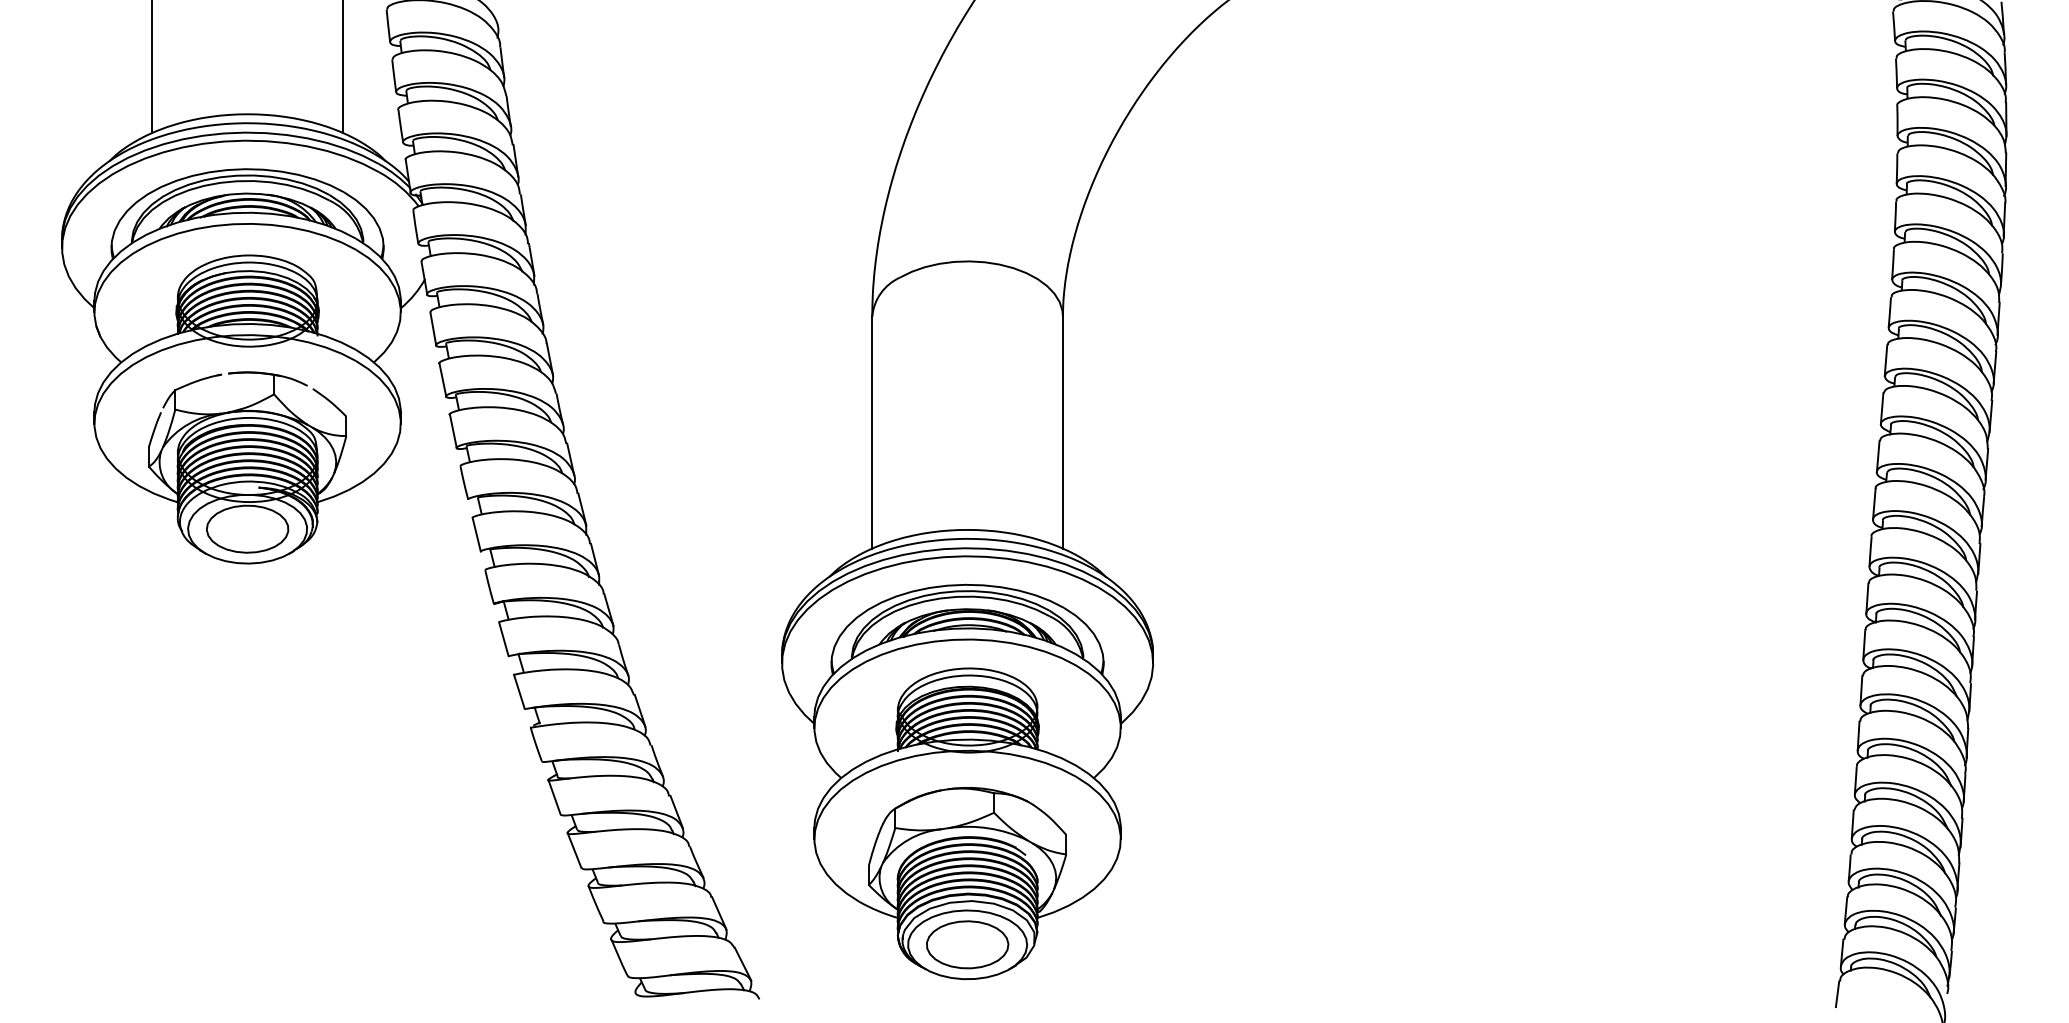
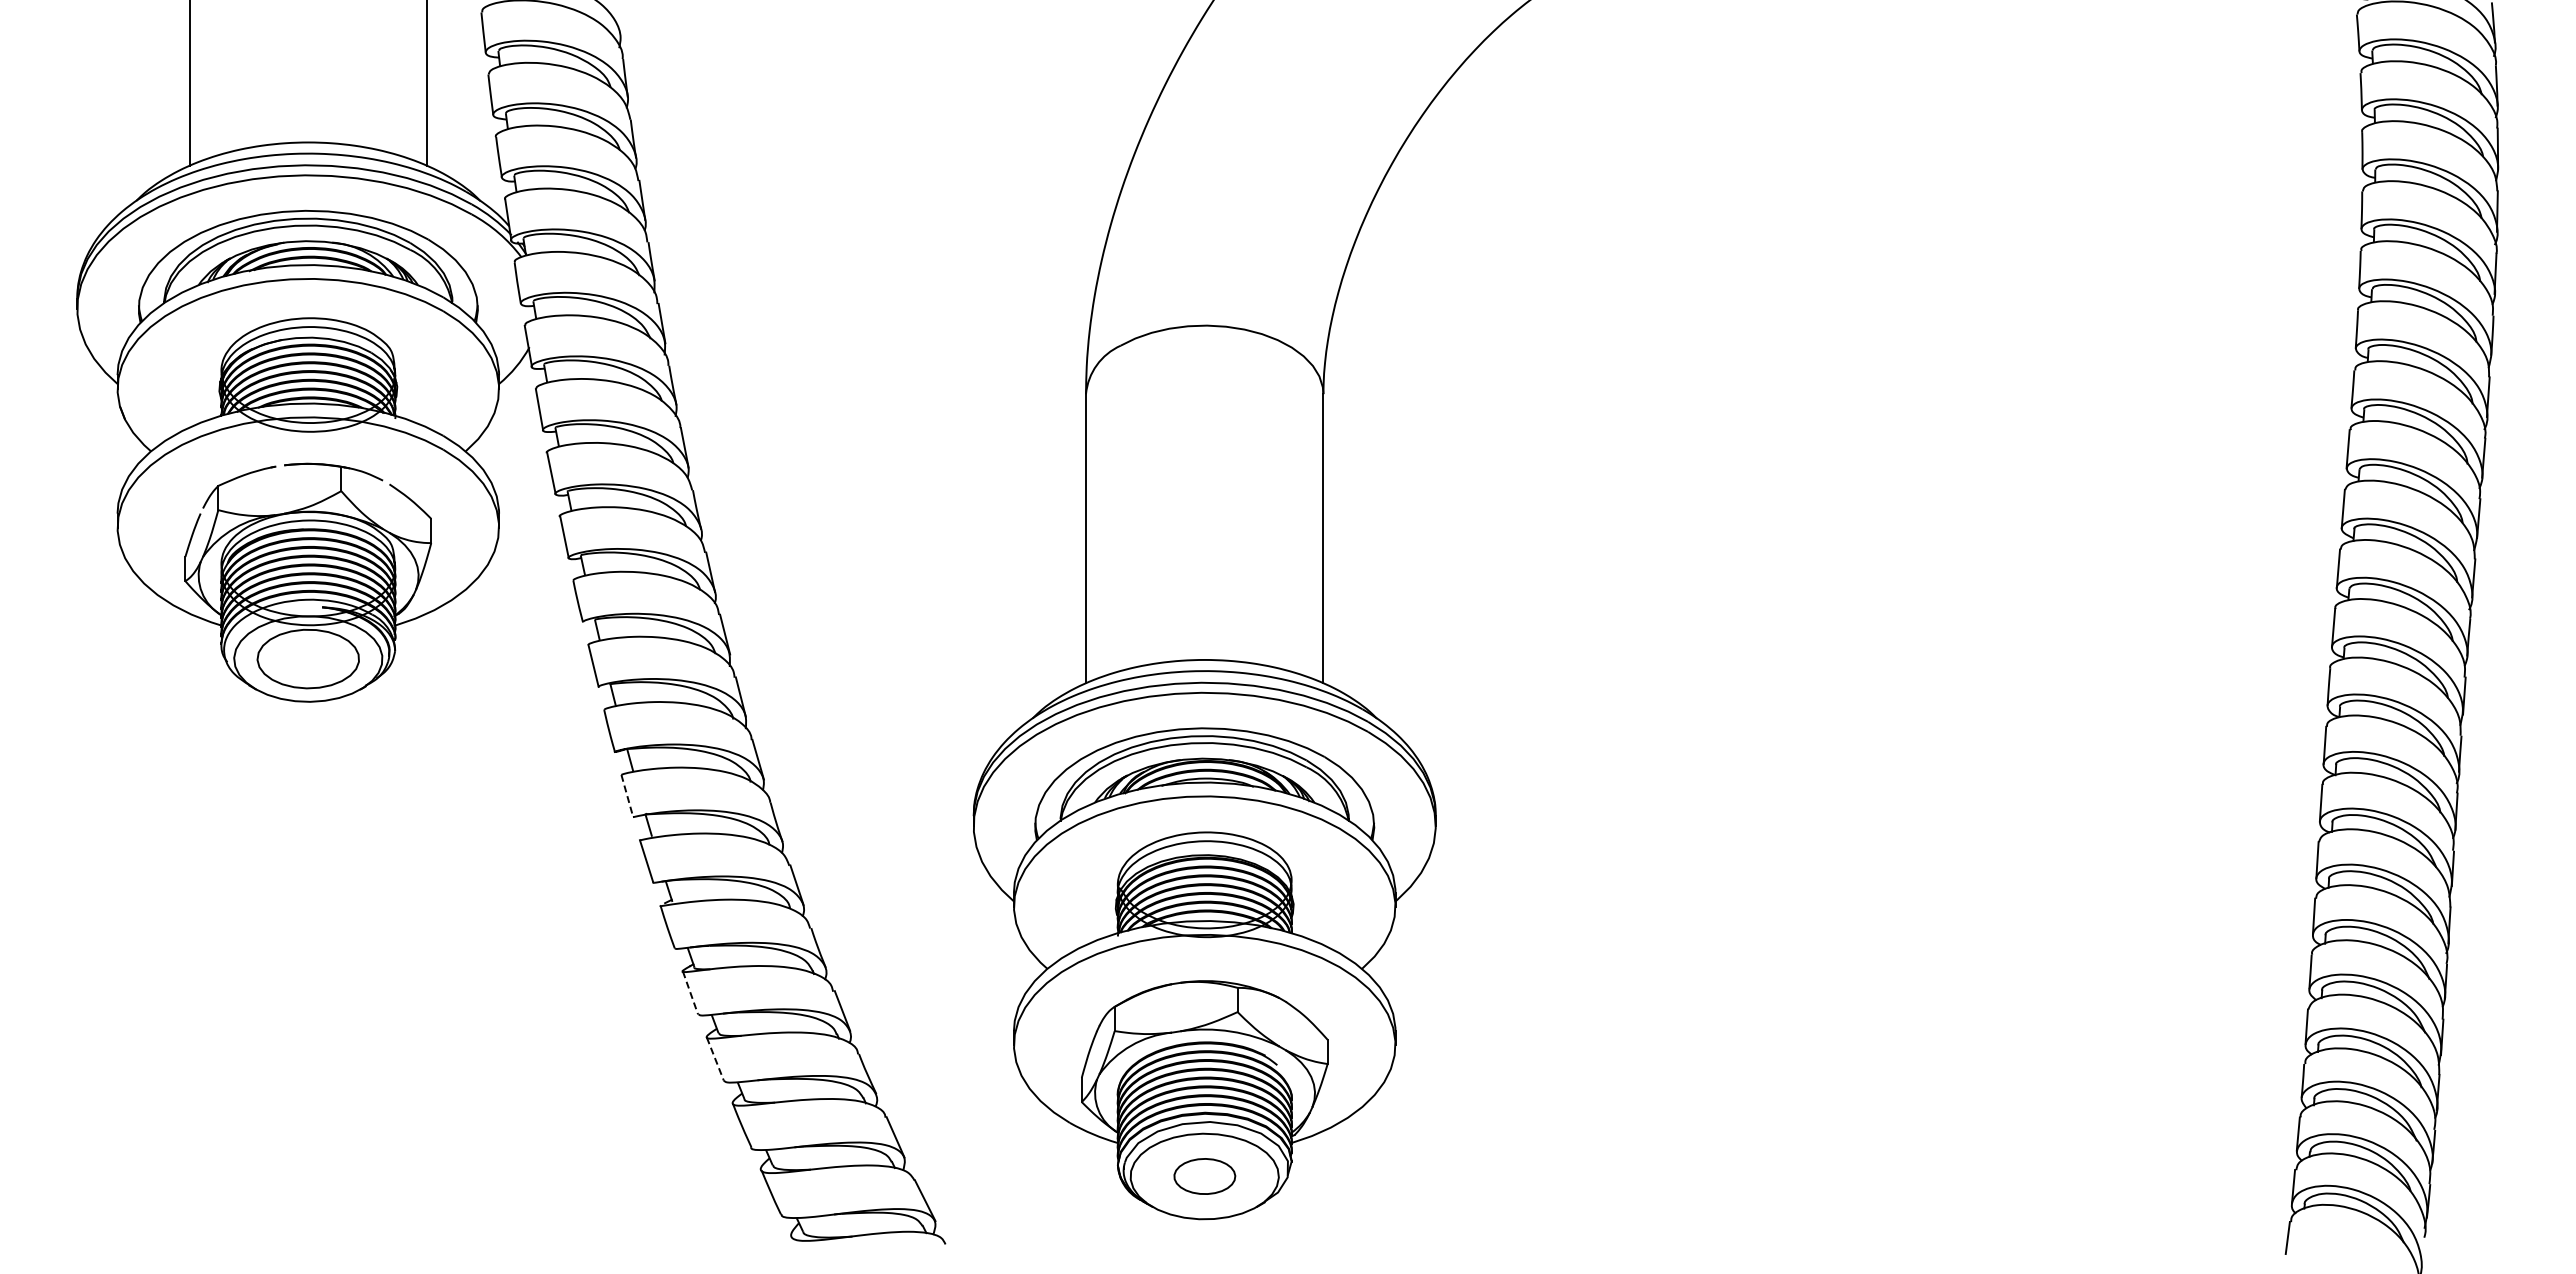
line: (503, 639) -> (627, 796), solid -> dashed
line: (554, 797) -> (690, 992), solid -> dashed
line: (574, 850) -> (715, 1059), solid -> dashed
part: (967, 944) -> (1204, 1176), size x0.6

